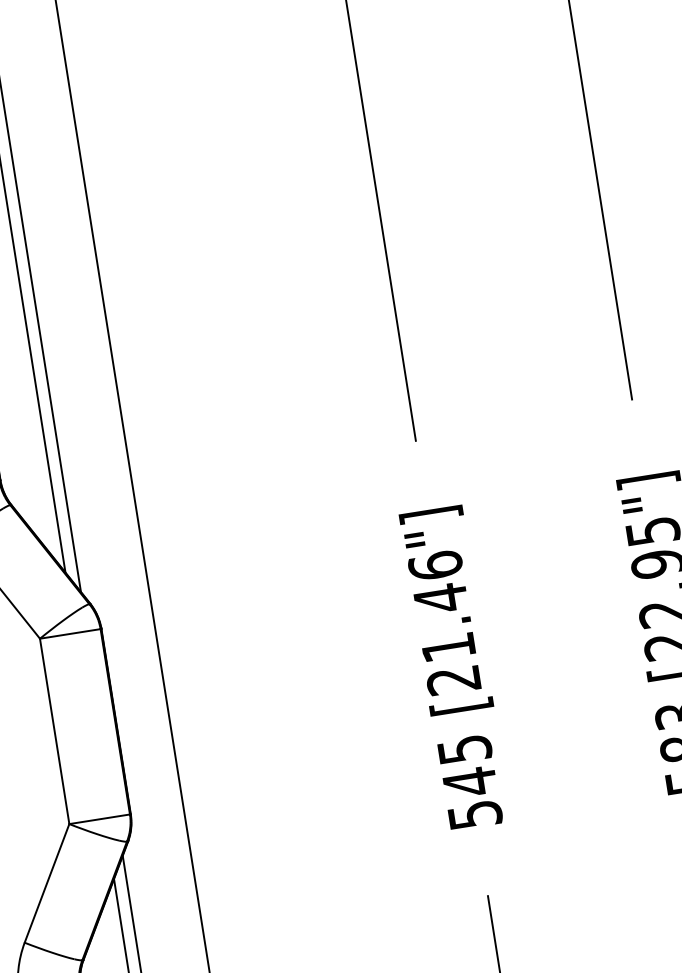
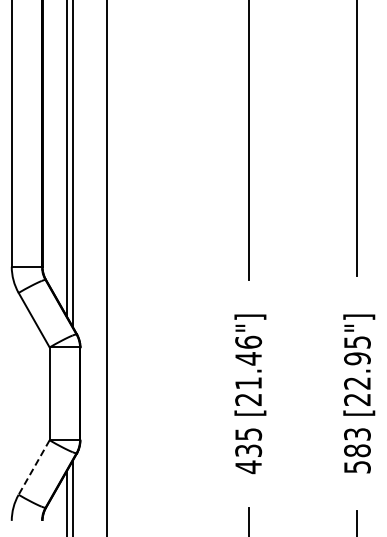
text: (472, 799) -> (248, 459), 545 -> 435
line: (45, 883) -> (33, 467), solid -> dashed

